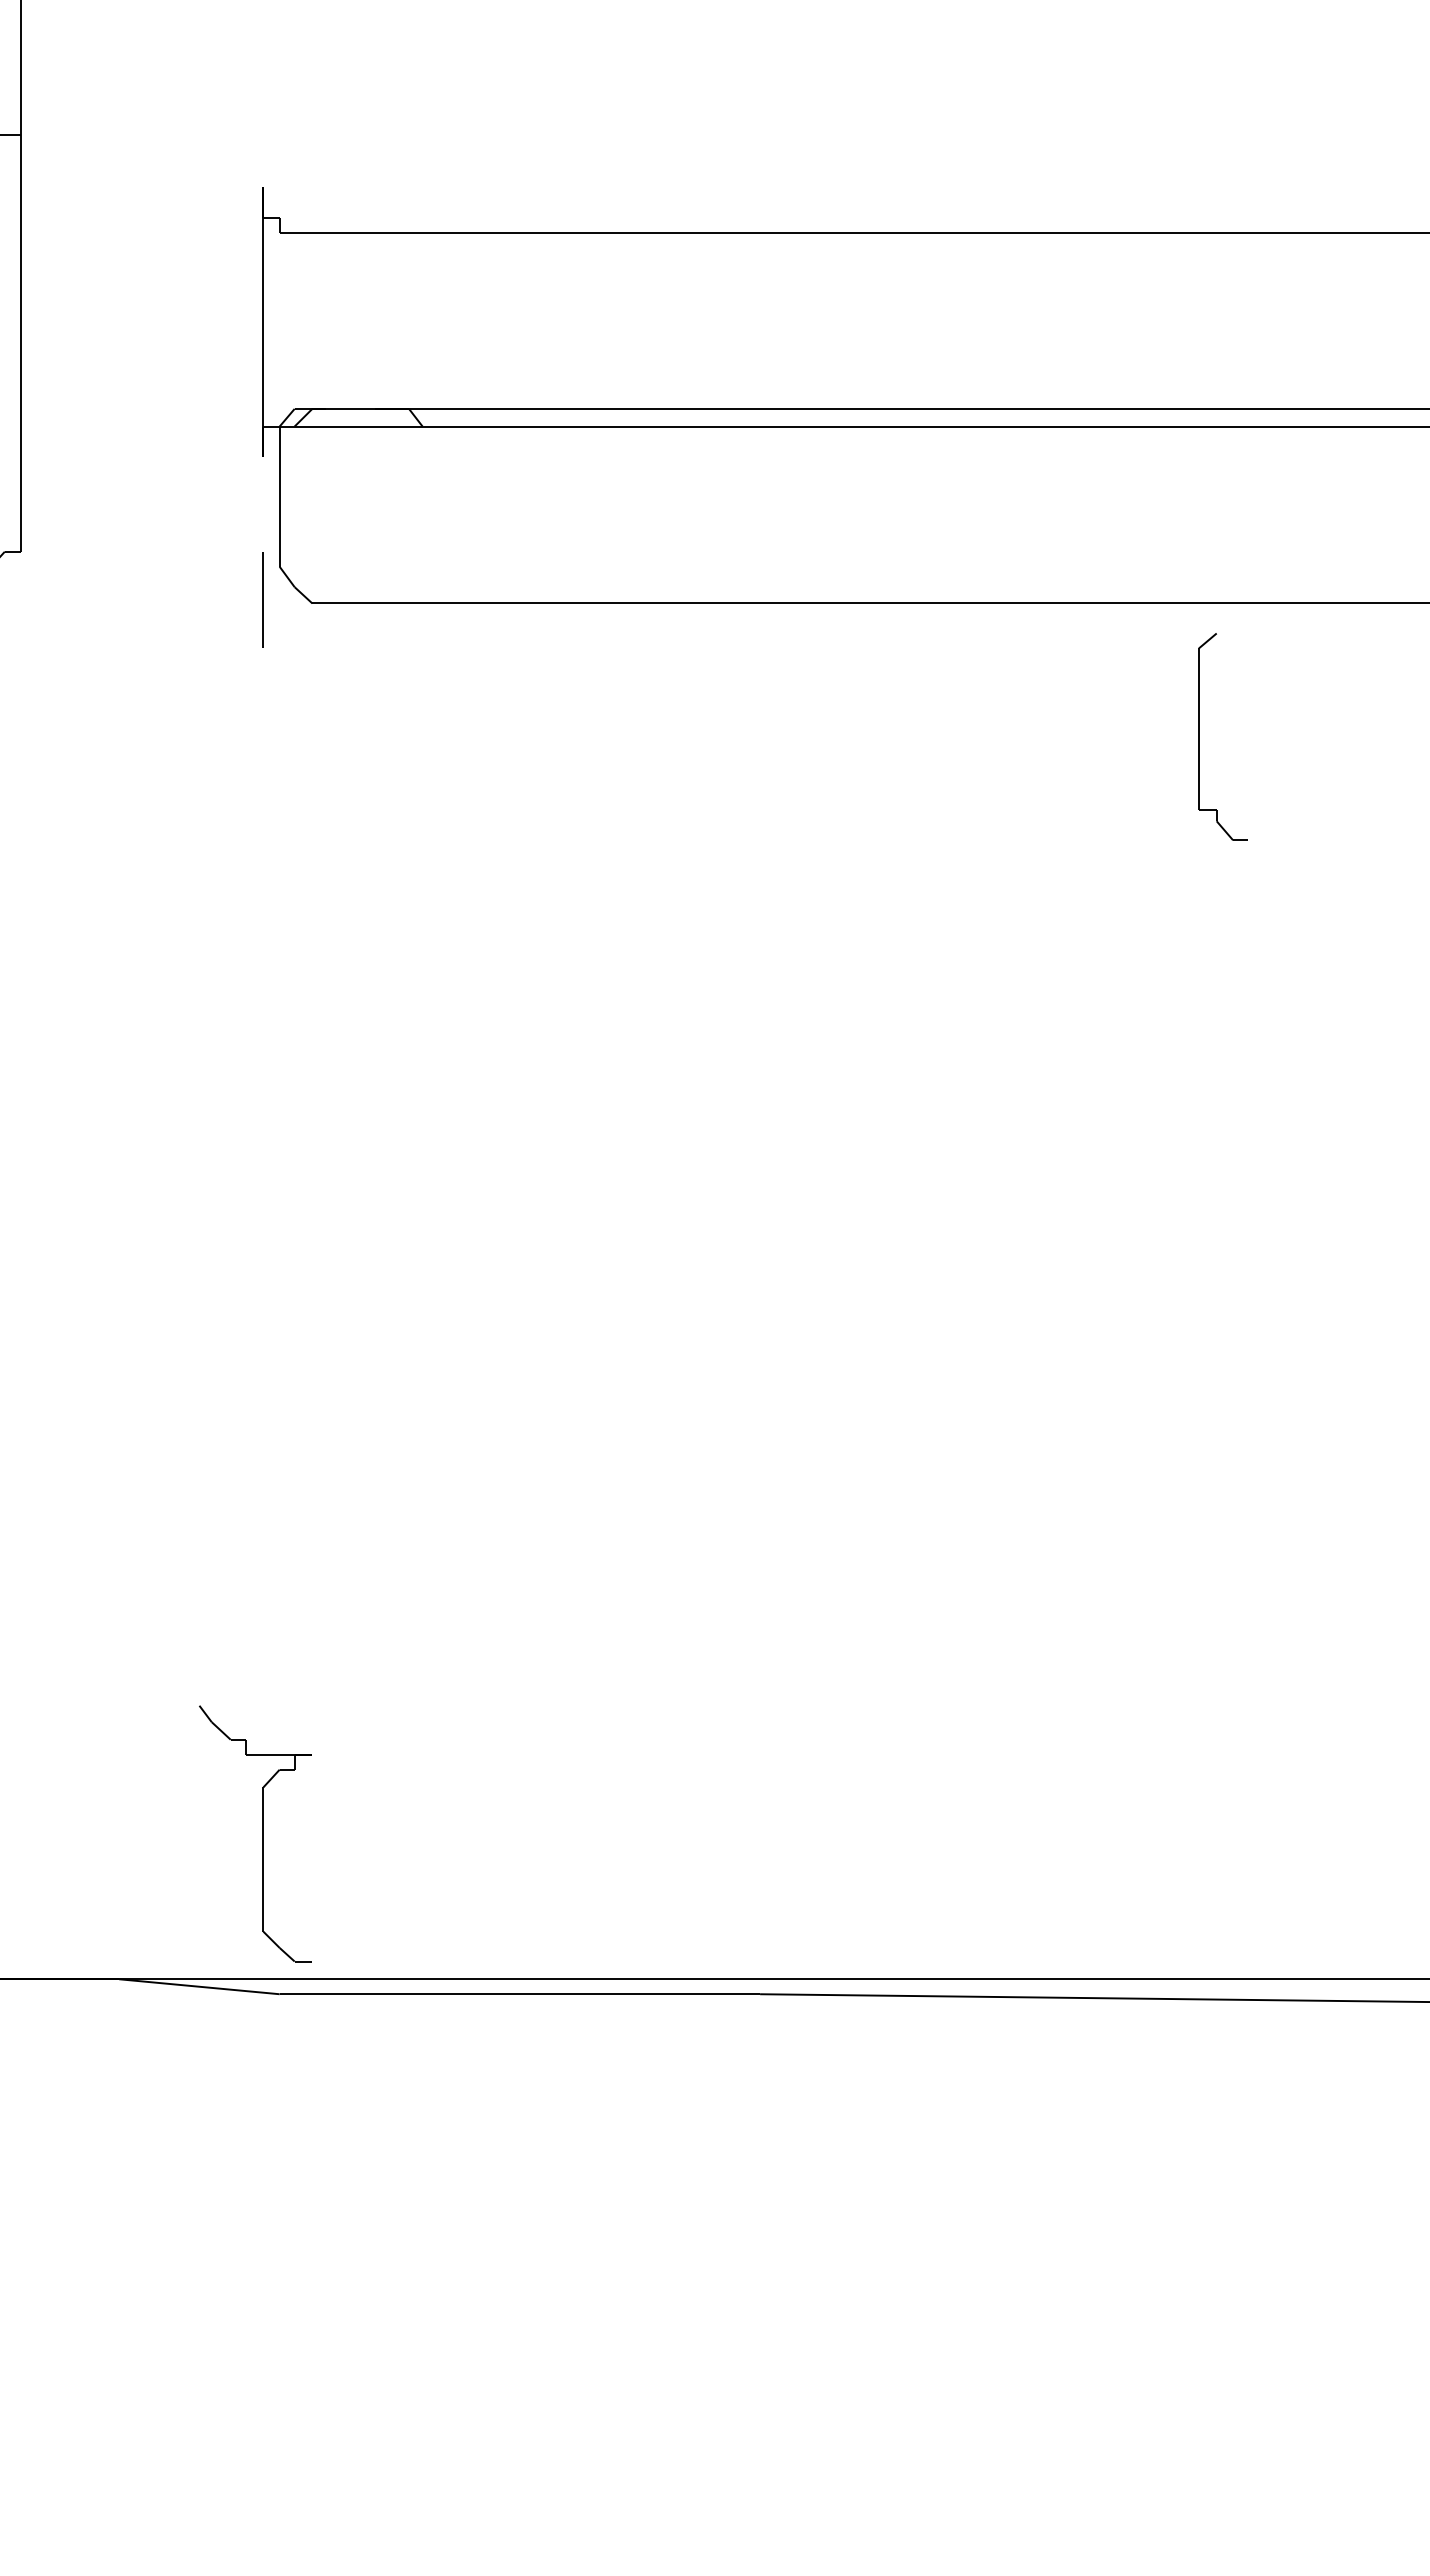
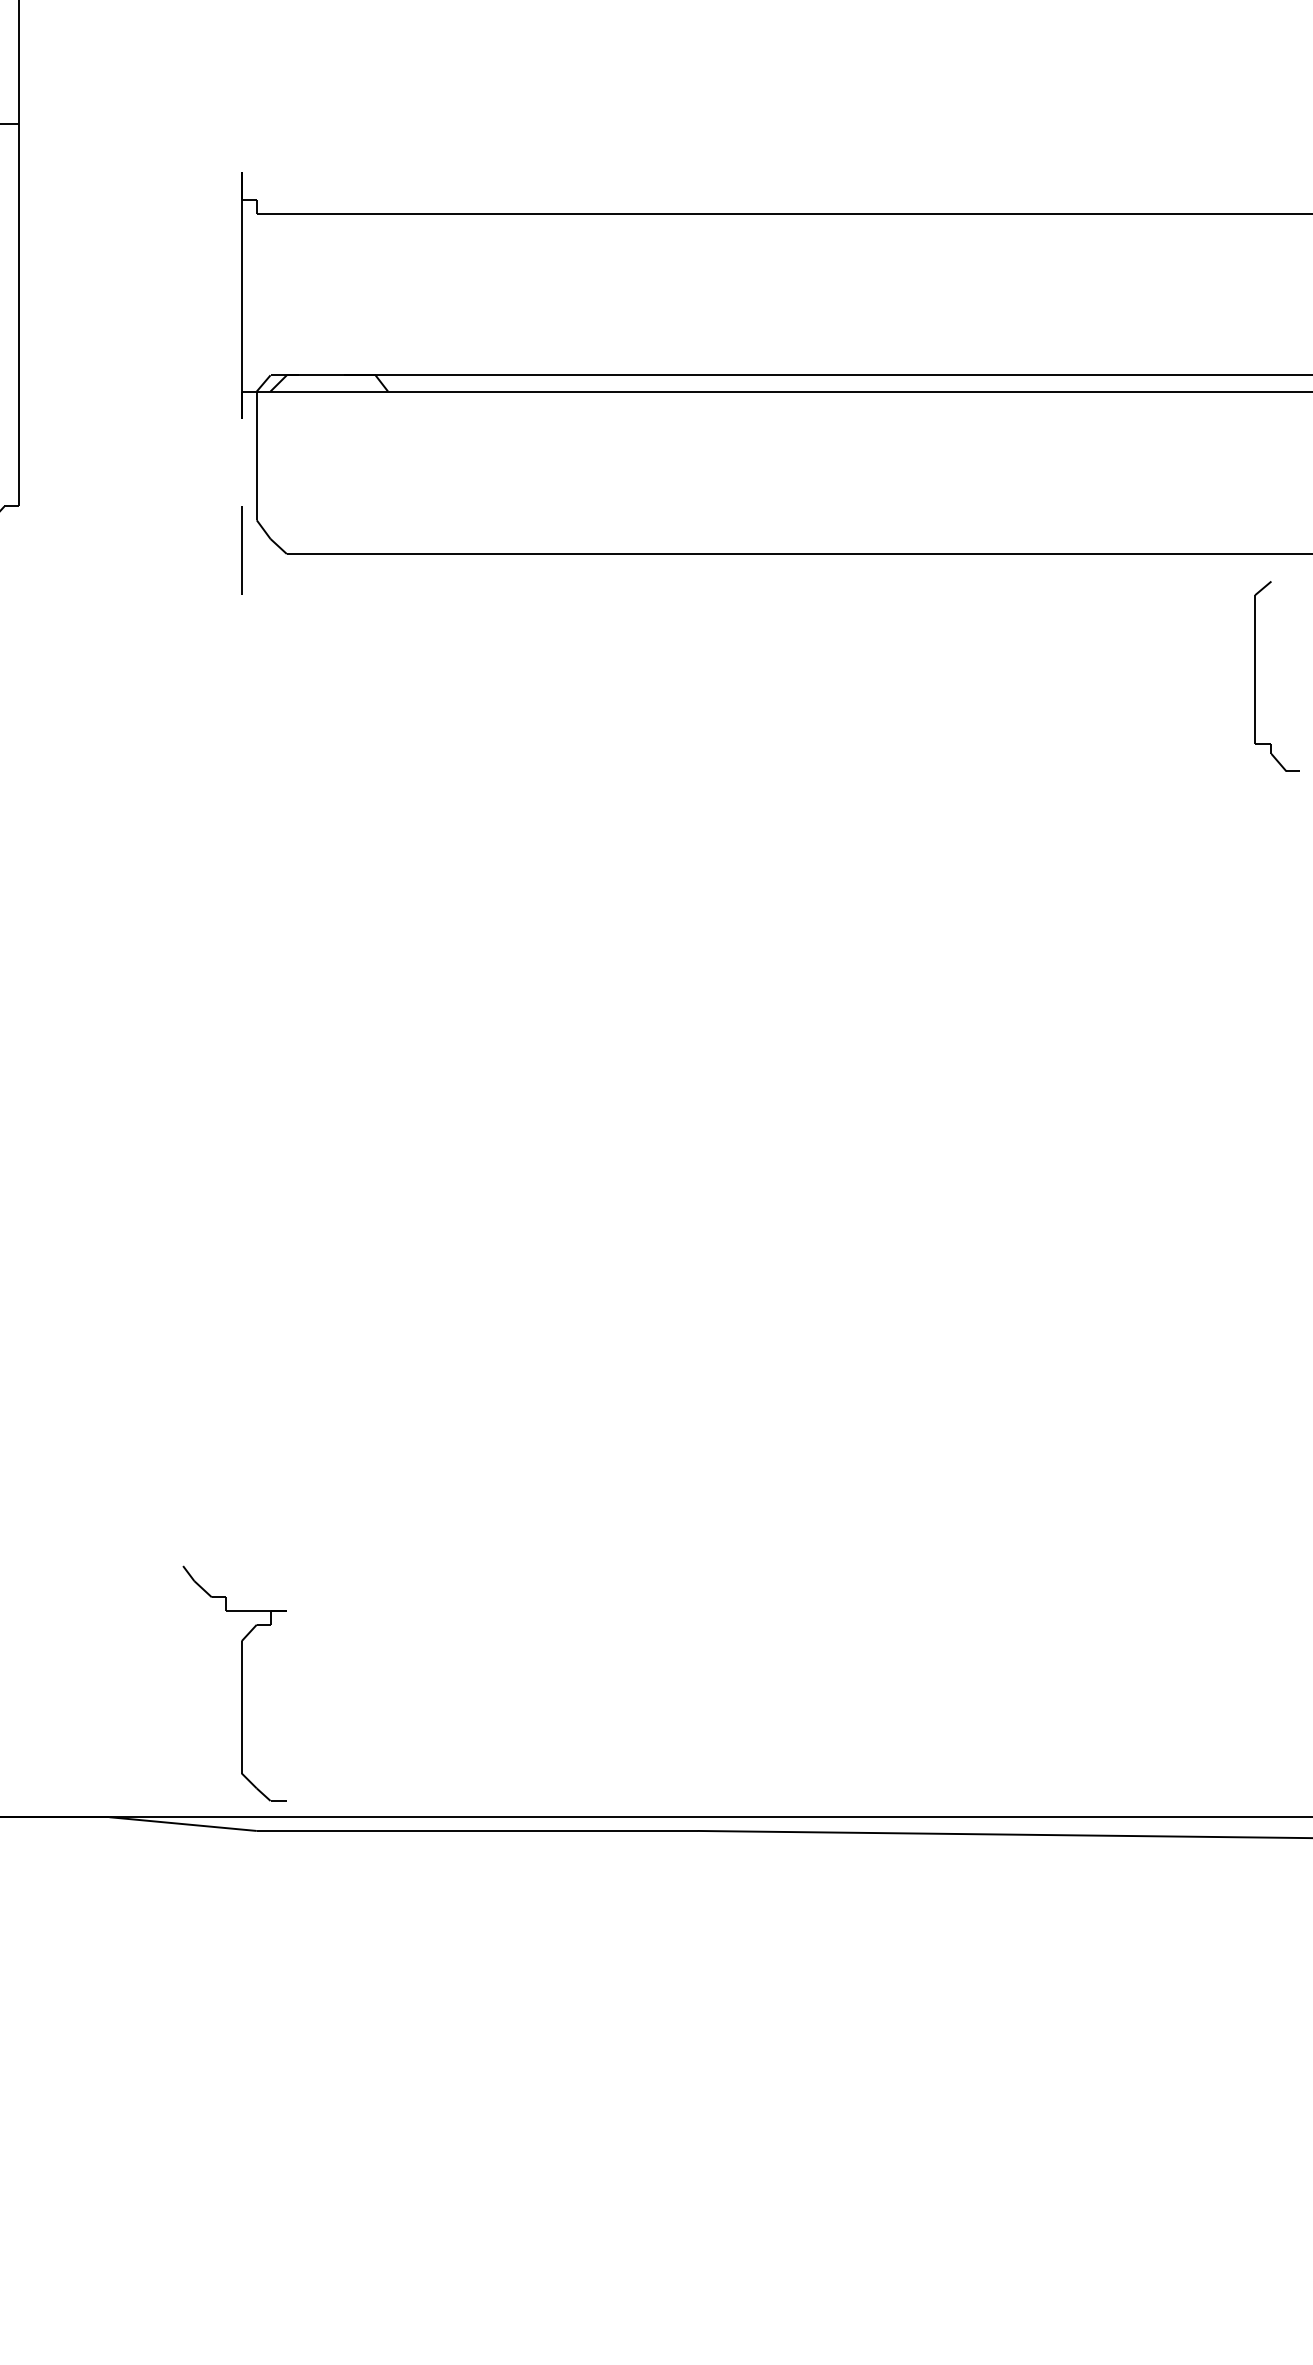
part: (1199, 736) -> (1255, 676), moved

